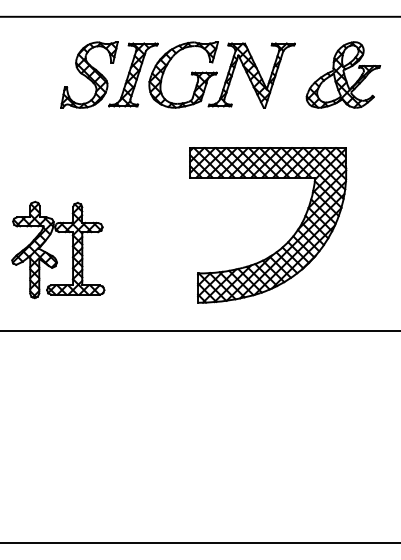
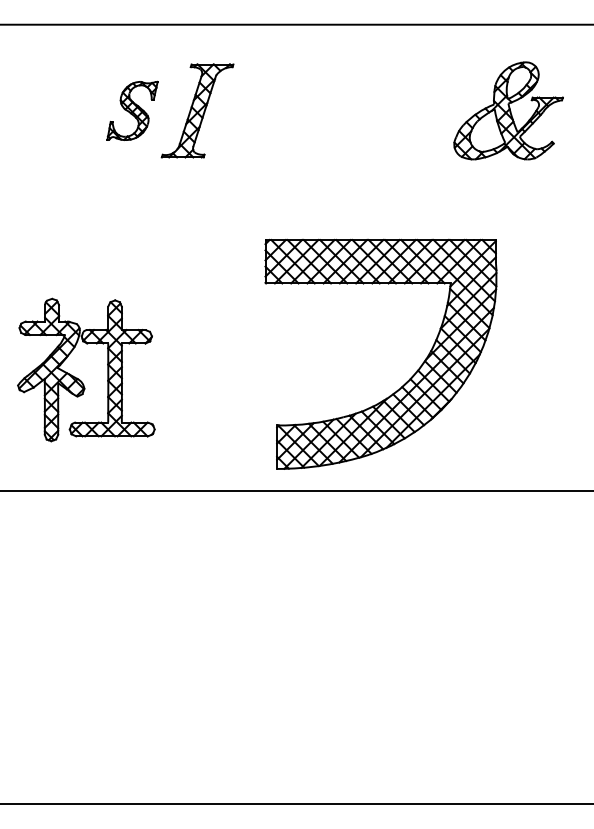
part: (89, 74) -> (132, 110), size x0.6
part: (221, 74) -> (328, 110), removed
part: (286, 242) -> (408, 379), moved

